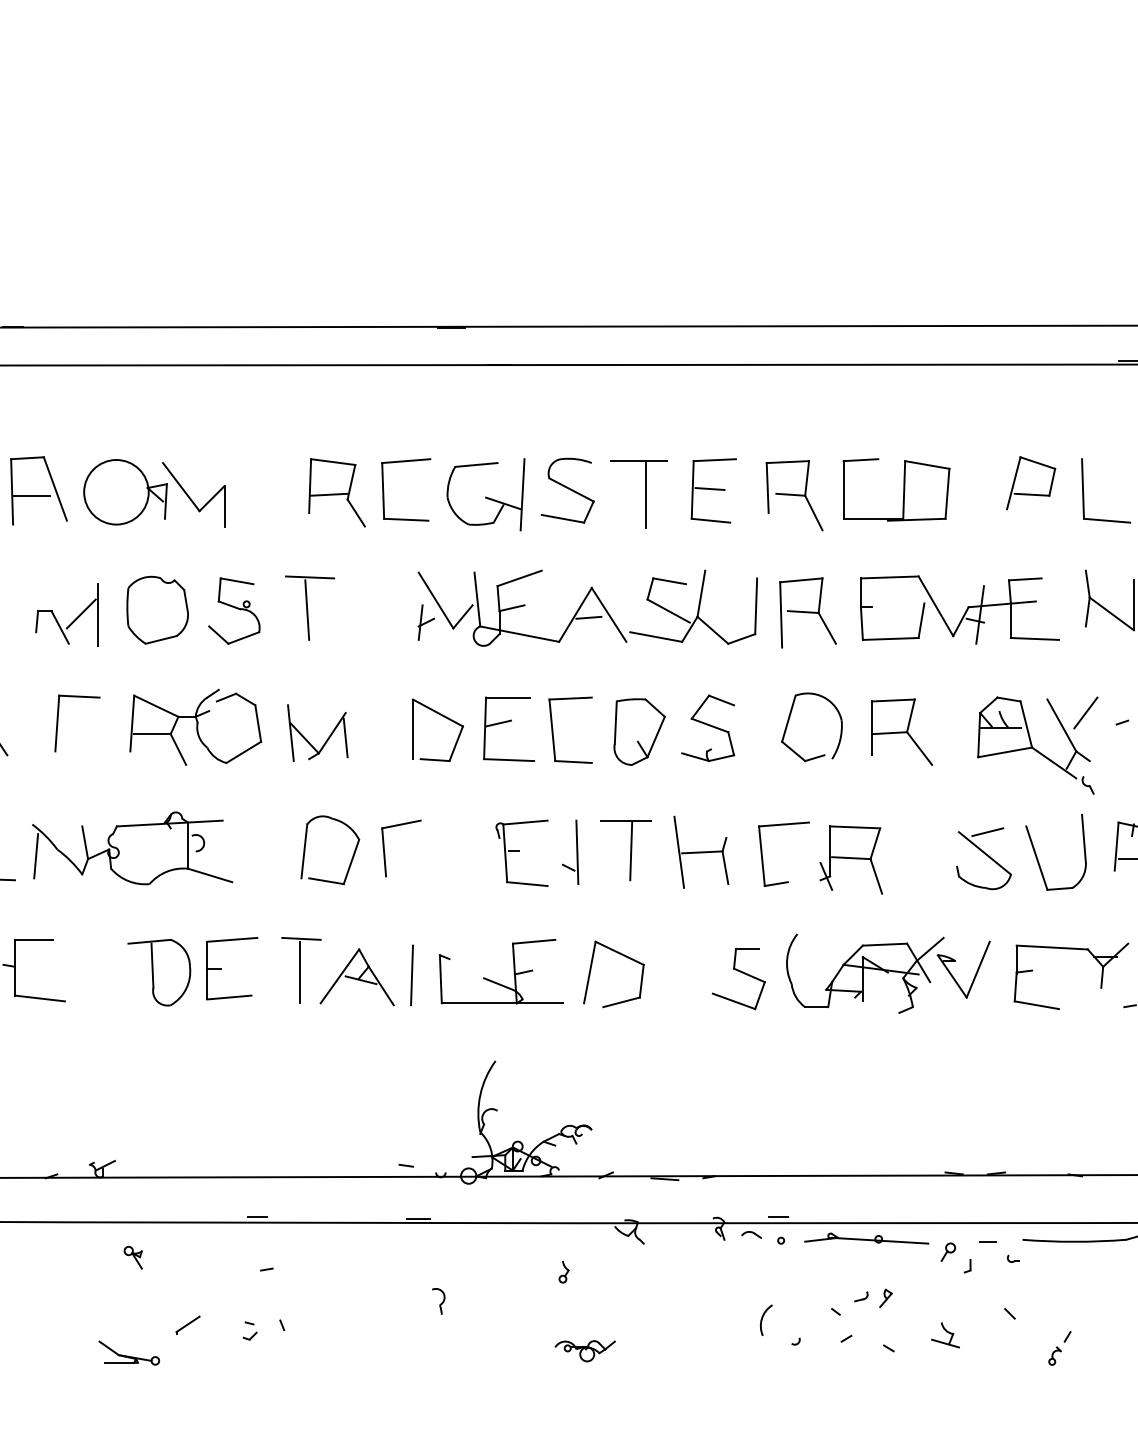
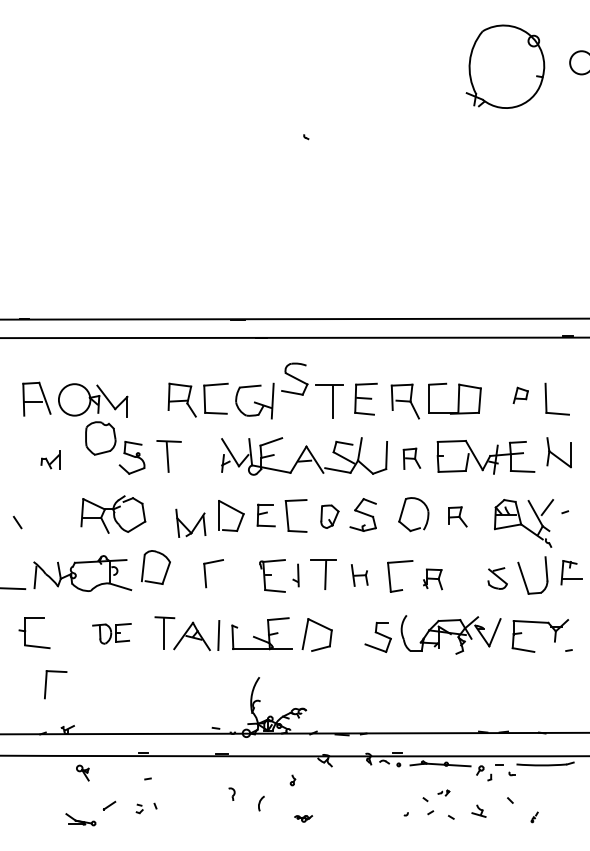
part: (1030, 483) -> (520, 395), size x0.6
part: (567, 489) -> (294, 378), moved
part: (157, 610) -> (100, 438), moved
part: (807, 612) -> (411, 458), size x0.6
part: (66, 614) -> (50, 459), size x0.6
part: (58, 723) -> (46, 684), moved
part: (509, 729) -> (266, 515), size x0.7
part: (317, 731) -> (190, 522), moved
part: (638, 731) -> (329, 516), size x0.7
part: (901, 731) -> (457, 516), size x0.6
part: (569, 852) -> (295, 575), size x0.7
part: (700, 852) -> (359, 575), size x0.6
part: (349, 858) -> (165, 571), moved
part: (983, 858) -> (497, 578), size x0.7
part: (850, 860) -> (432, 579), size x0.6
part: (191, 971) -> (111, 633), size x0.6
part: (132, 1258) -> (82, 773), size x1.4
part: (872, 1297) -> (443, 792), size x0.6
arc: (764, 1319) -> (260, 803), moved
part: (1059, 1348) -> (534, 817), size x0.6
part: (585, 1350) -> (303, 818), size x0.6

